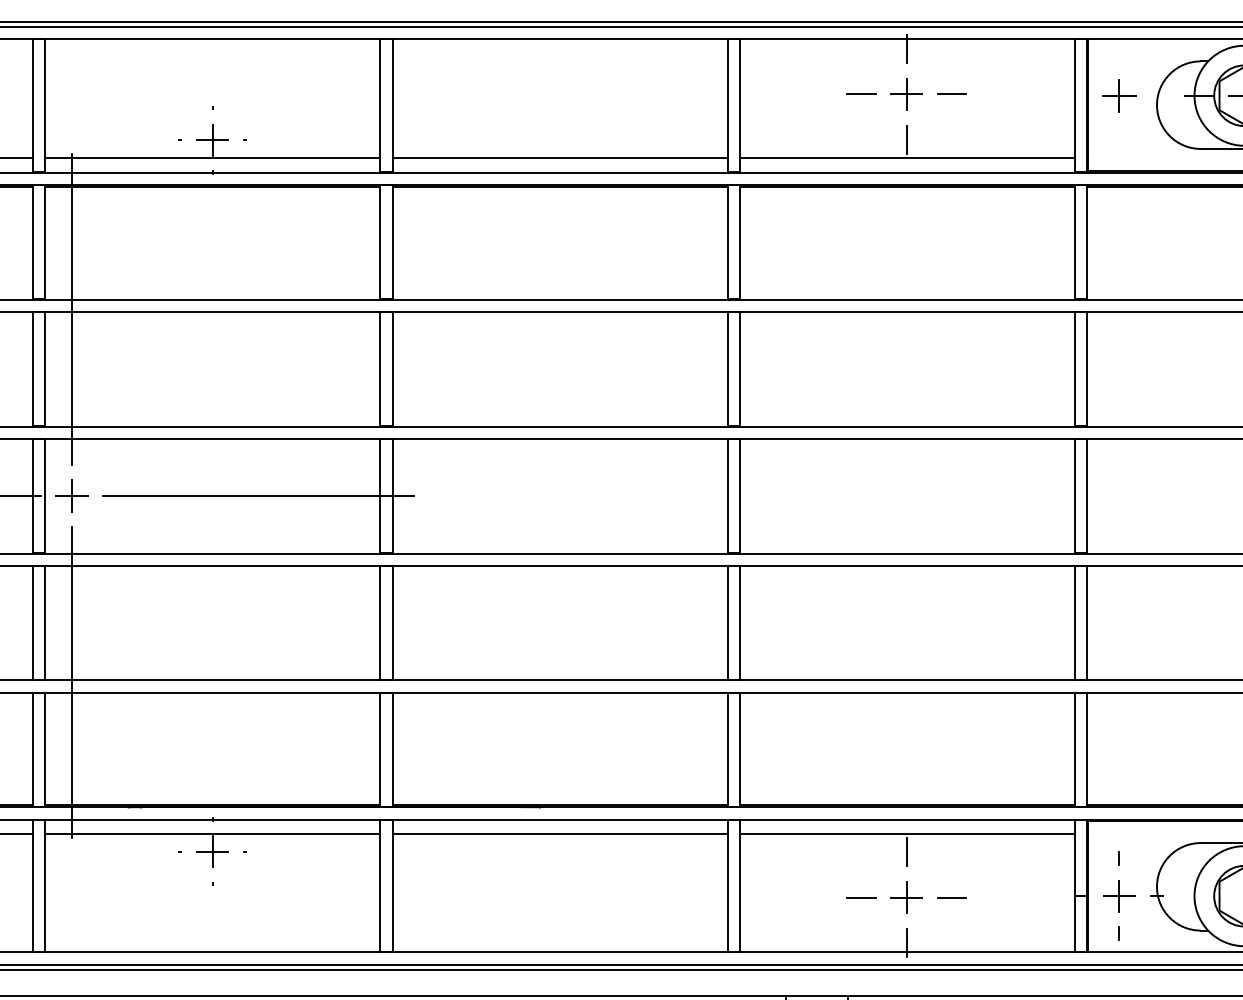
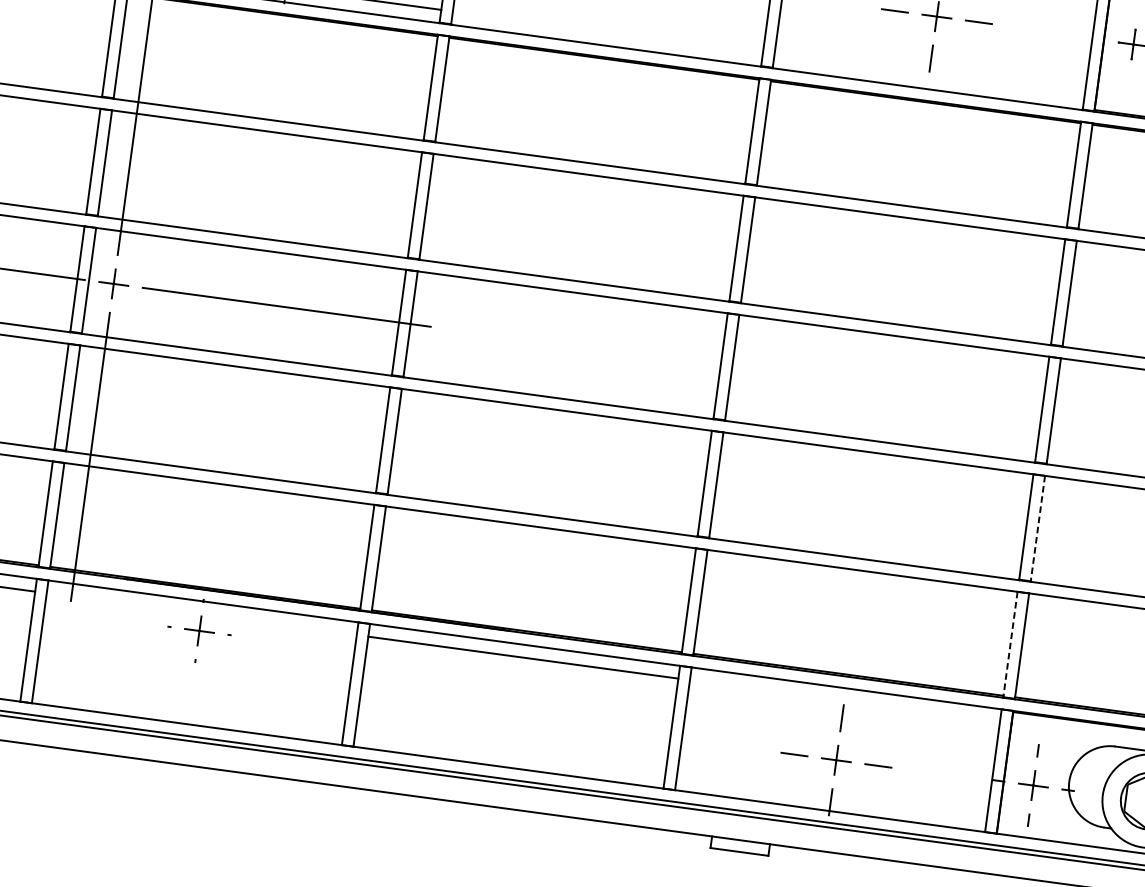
line: (559, 158) -> (607, 32), removed
line: (907, 158) -> (929, 76), removed
line: (1087, 622) -> (1038, 528), solid -> dashed
line: (1074, 749) -> (1010, 644), solid -> dashed
line: (212, 833) -> (201, 613), removed
line: (907, 833) -> (845, 700), removed

